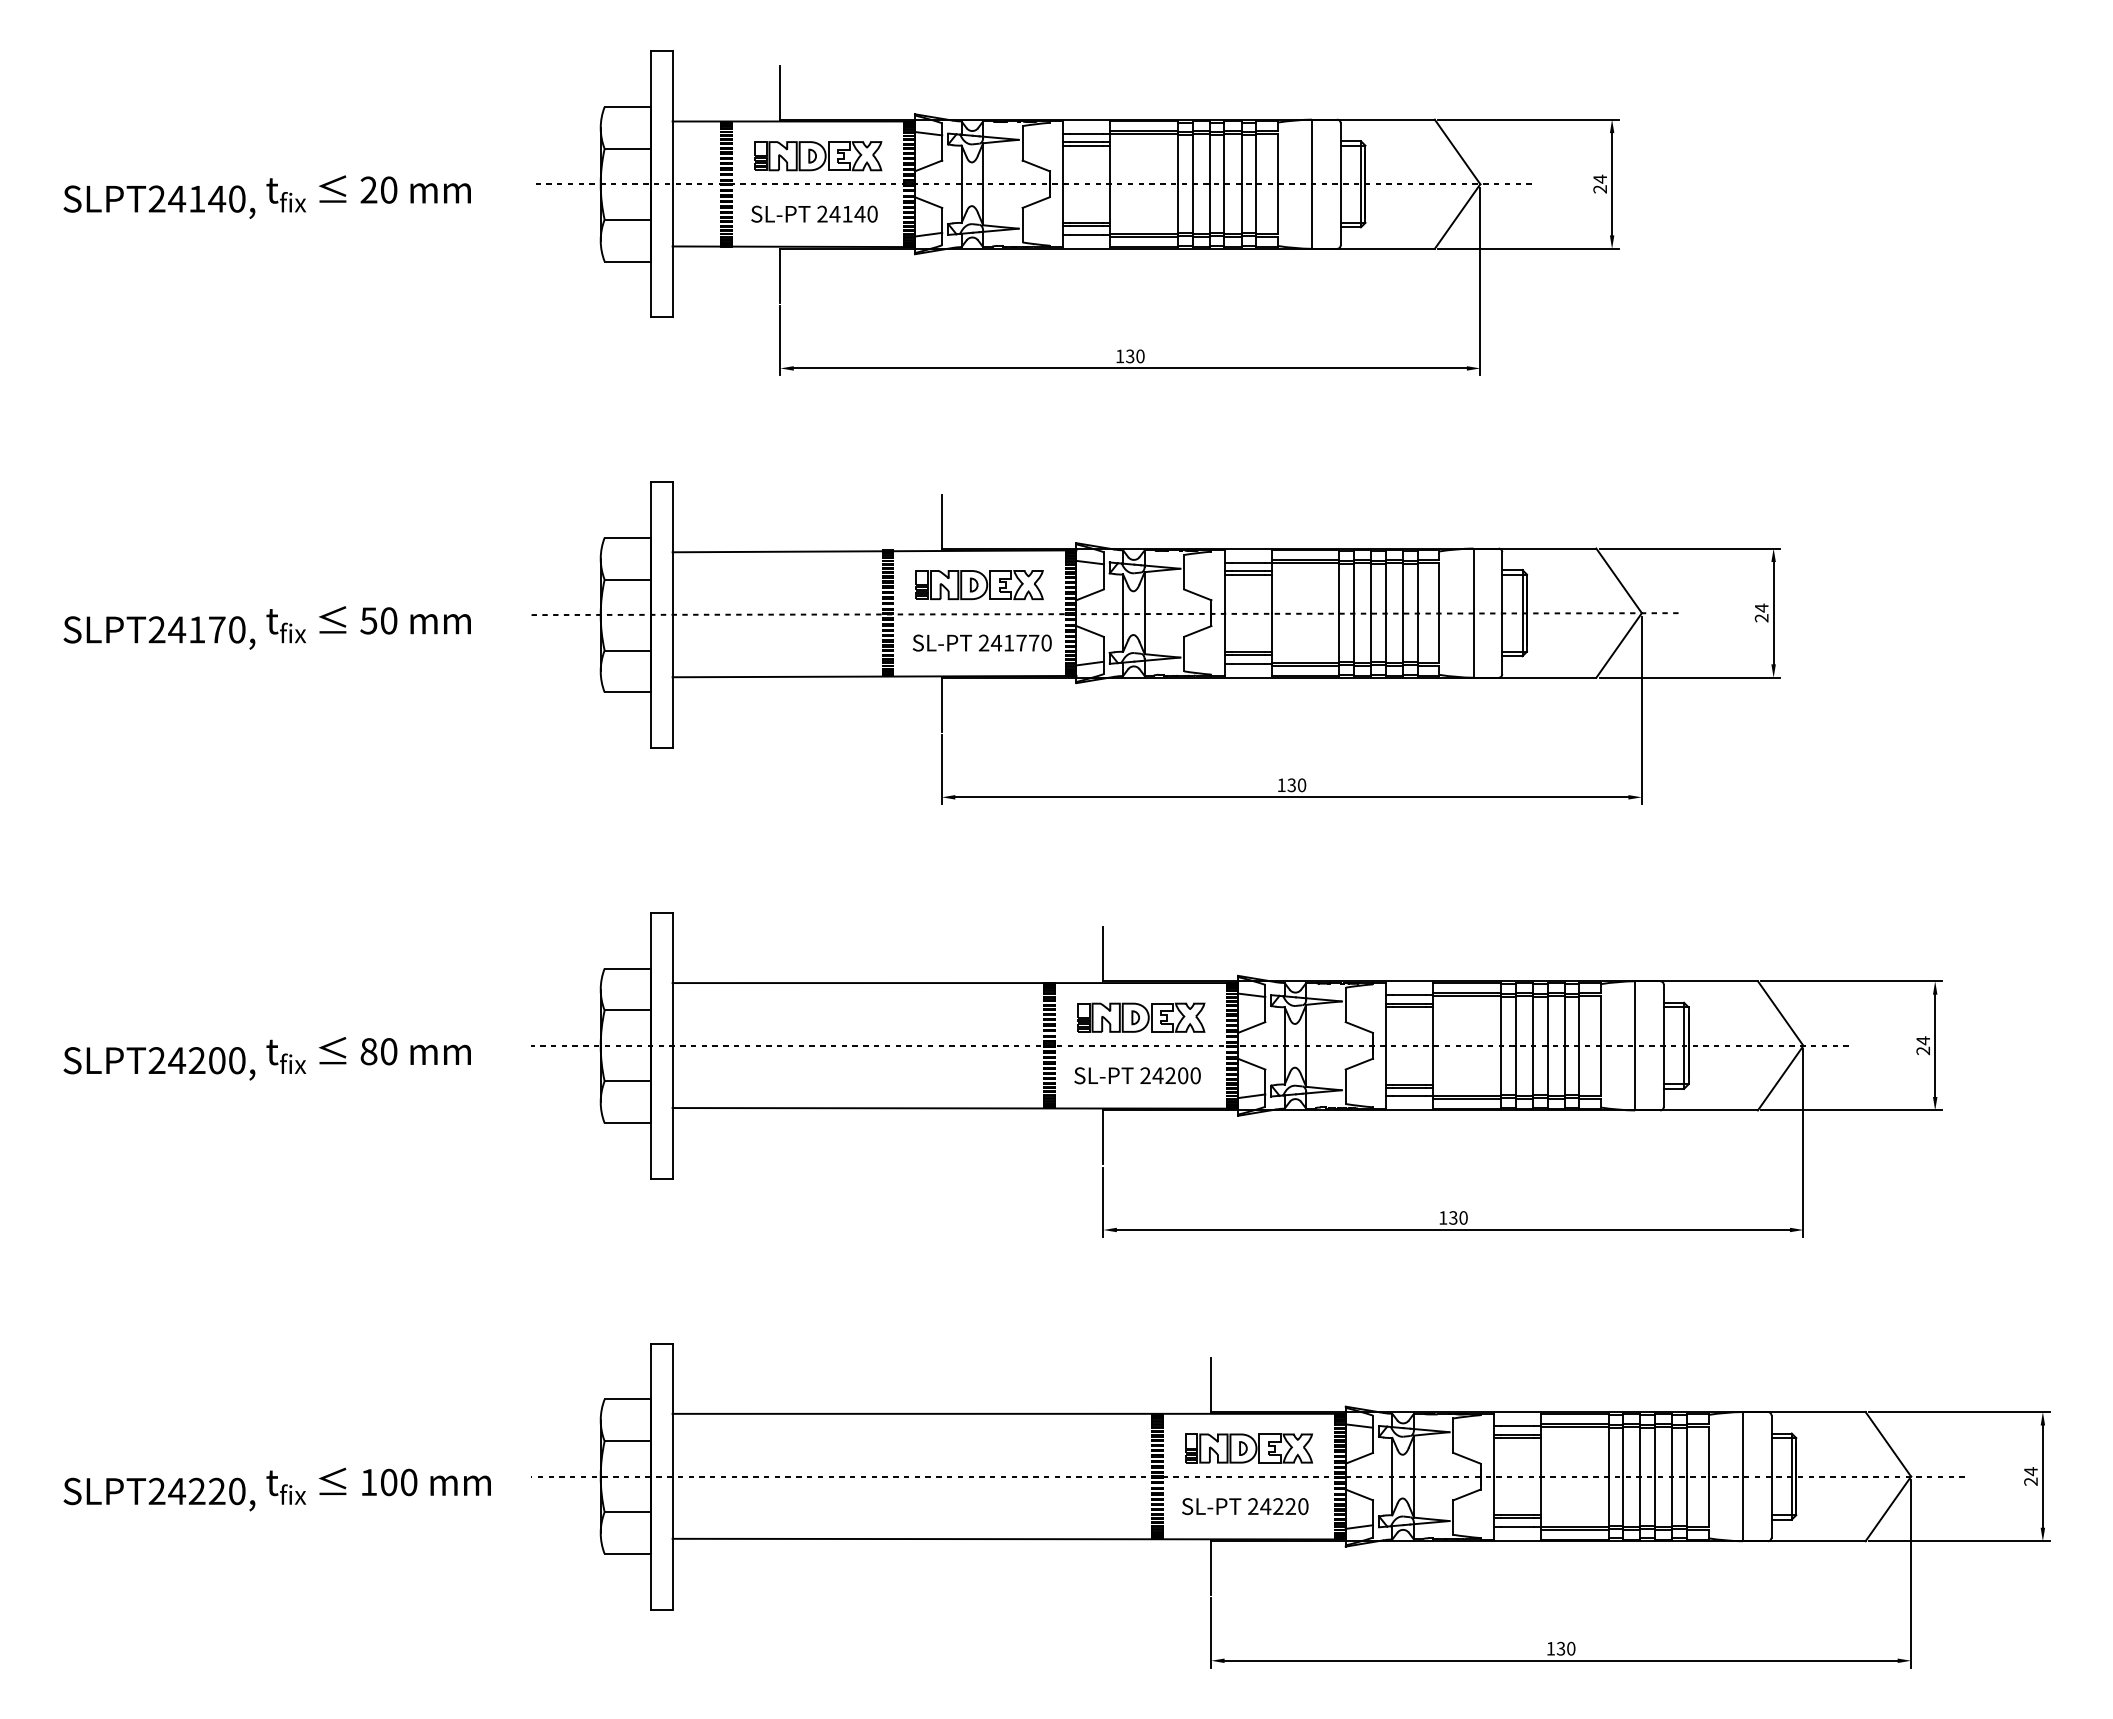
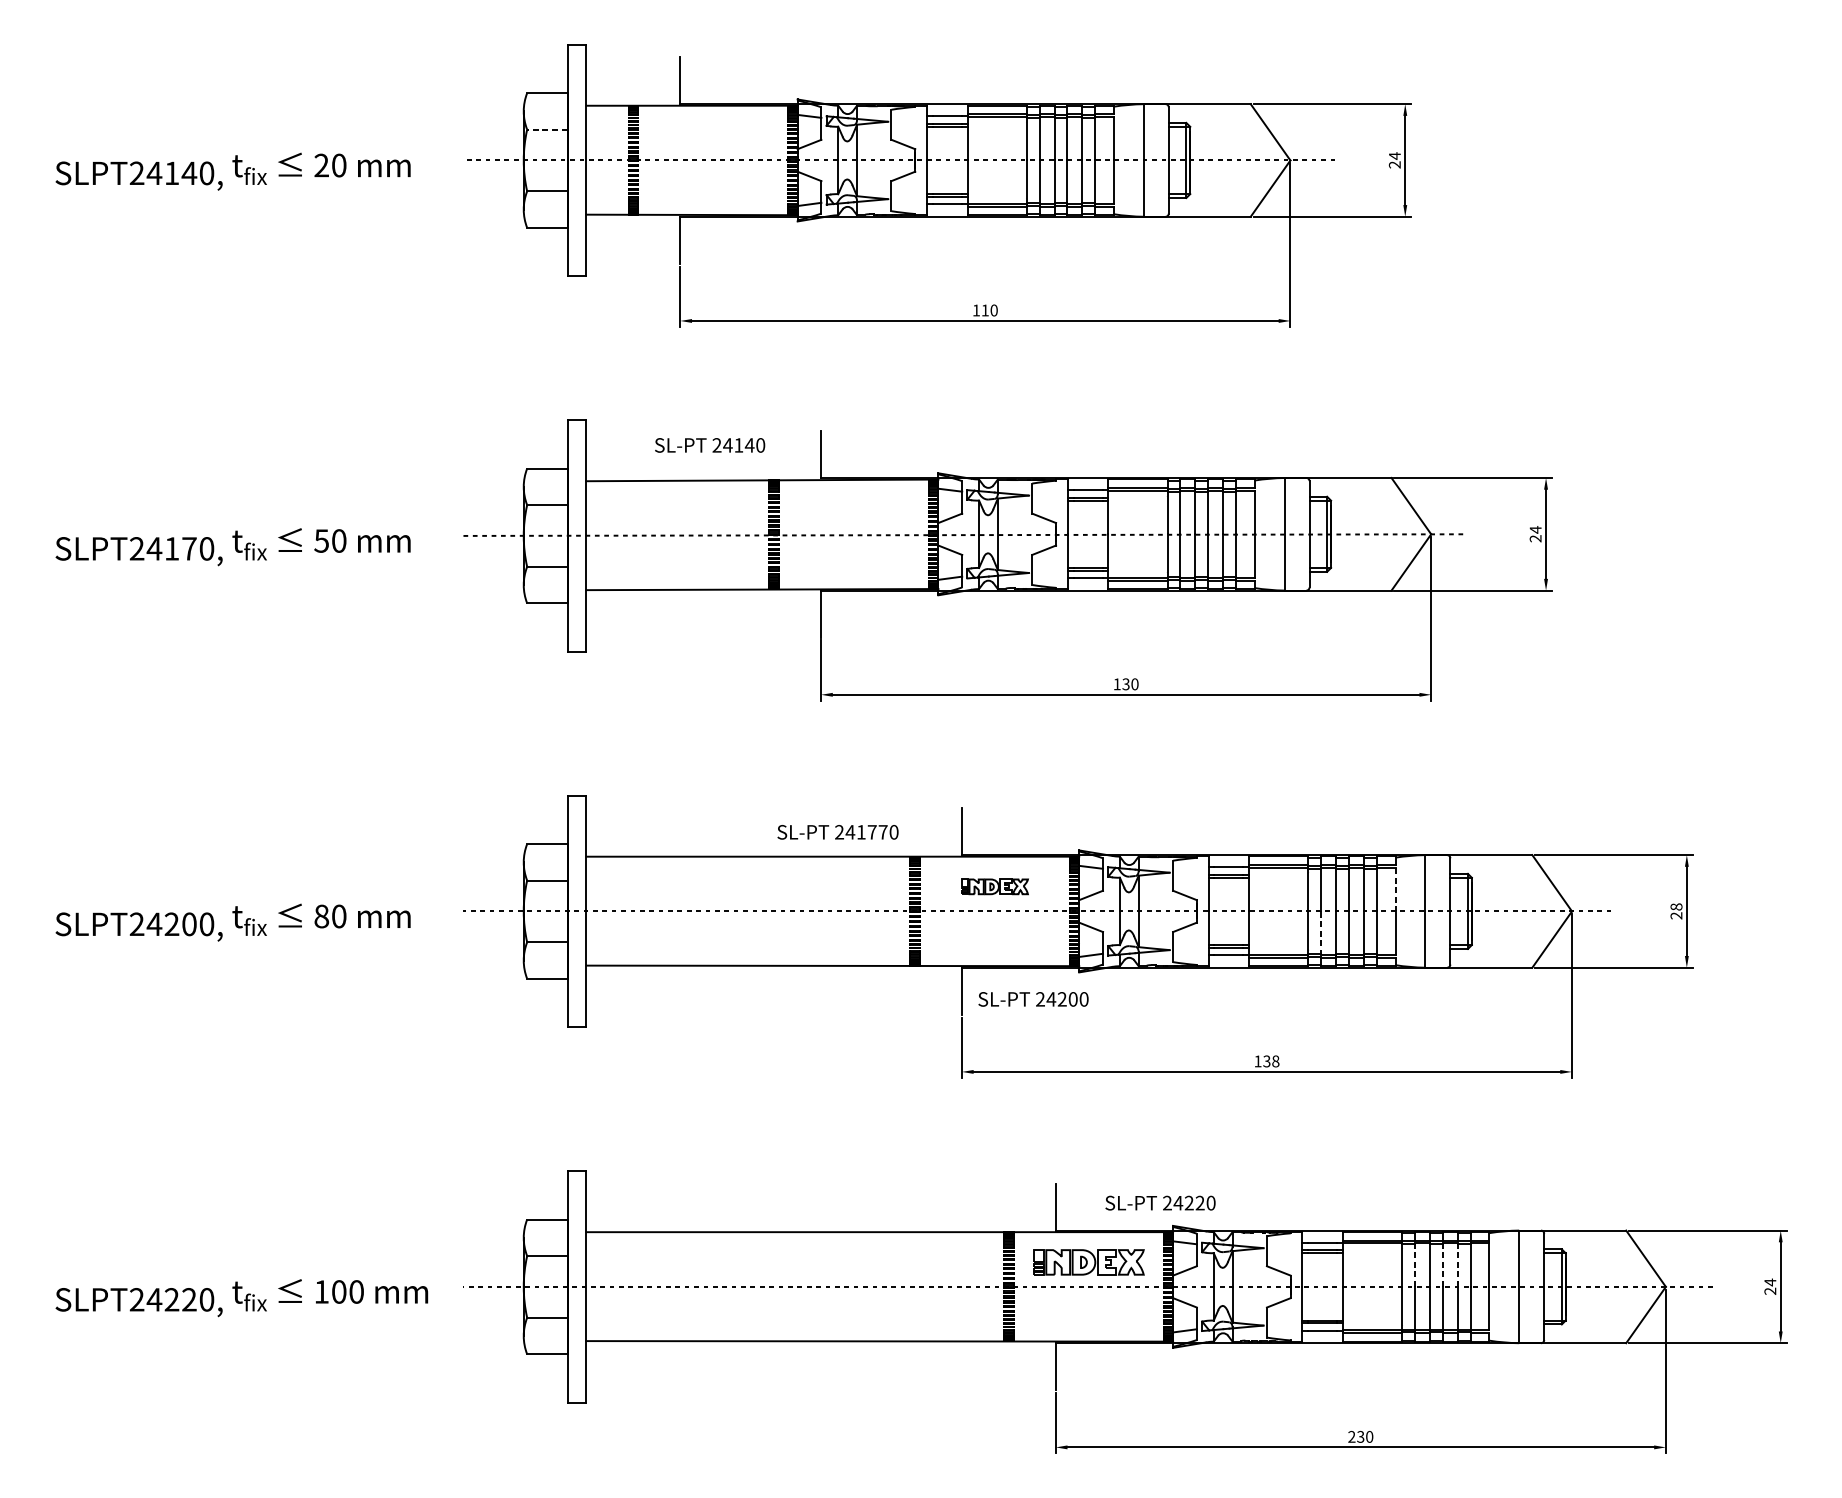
line: (627, 148) -> (547, 129), solid -> dashed
part: (818, 156) -> (713, 136), removed
text: (814, 213) -> (710, 444), moved
text: (1130, 356) -> (985, 310), 130 -> 110
part: (979, 585) -> (853, 510), removed
text: (981, 642) -> (837, 831), moved
part: (1141, 1017) -> (995, 886), size x0.6
line: (1600, 1020) -> (1395, 889), solid -> dashed
text: (1923, 1040) -> (1676, 906), 24 -> 28
line: (1515, 1070) -> (1321, 932), solid -> dashed
text: (1137, 1075) -> (1033, 999), moved
text: (1463, 1217) -> (1275, 1061), 130 -> 138
line: (1623, 1451) -> (1415, 1264), solid -> dashed
line: (1655, 1451) -> (1443, 1264), solid -> dashed
line: (1672, 1451) -> (1457, 1264), solid -> dashed
text: (1245, 1506) -> (1160, 1203), moved
text: (1550, 1648) -> (1351, 1436), 130 -> 230

